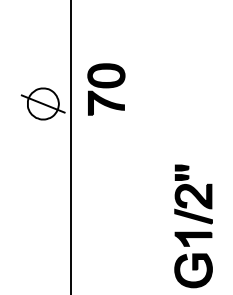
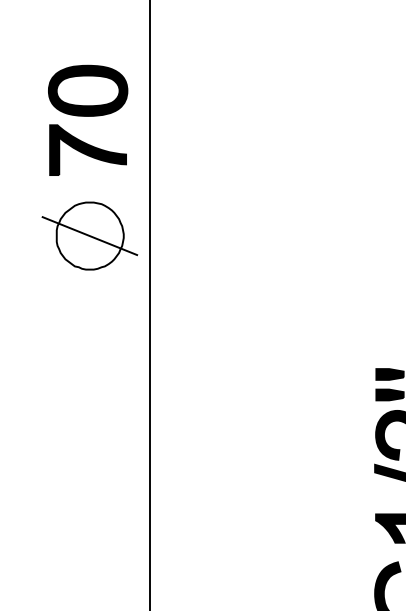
part: (106, 89) -> (88, 120), moved

